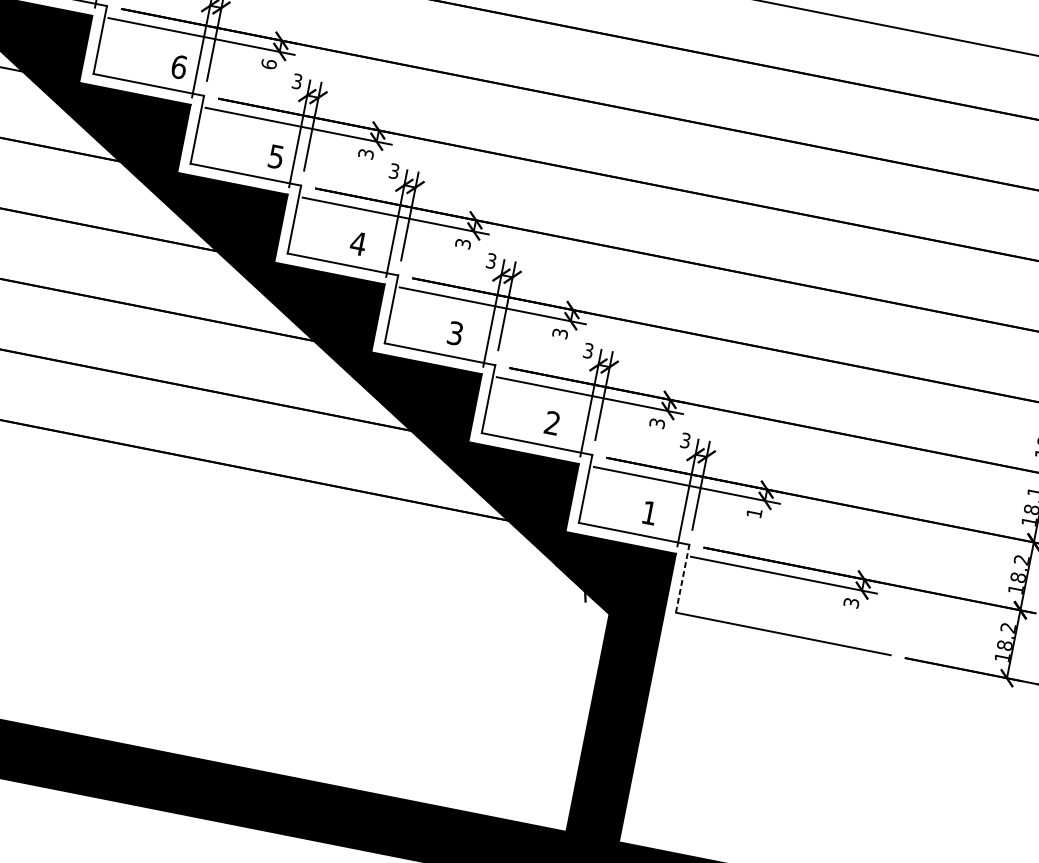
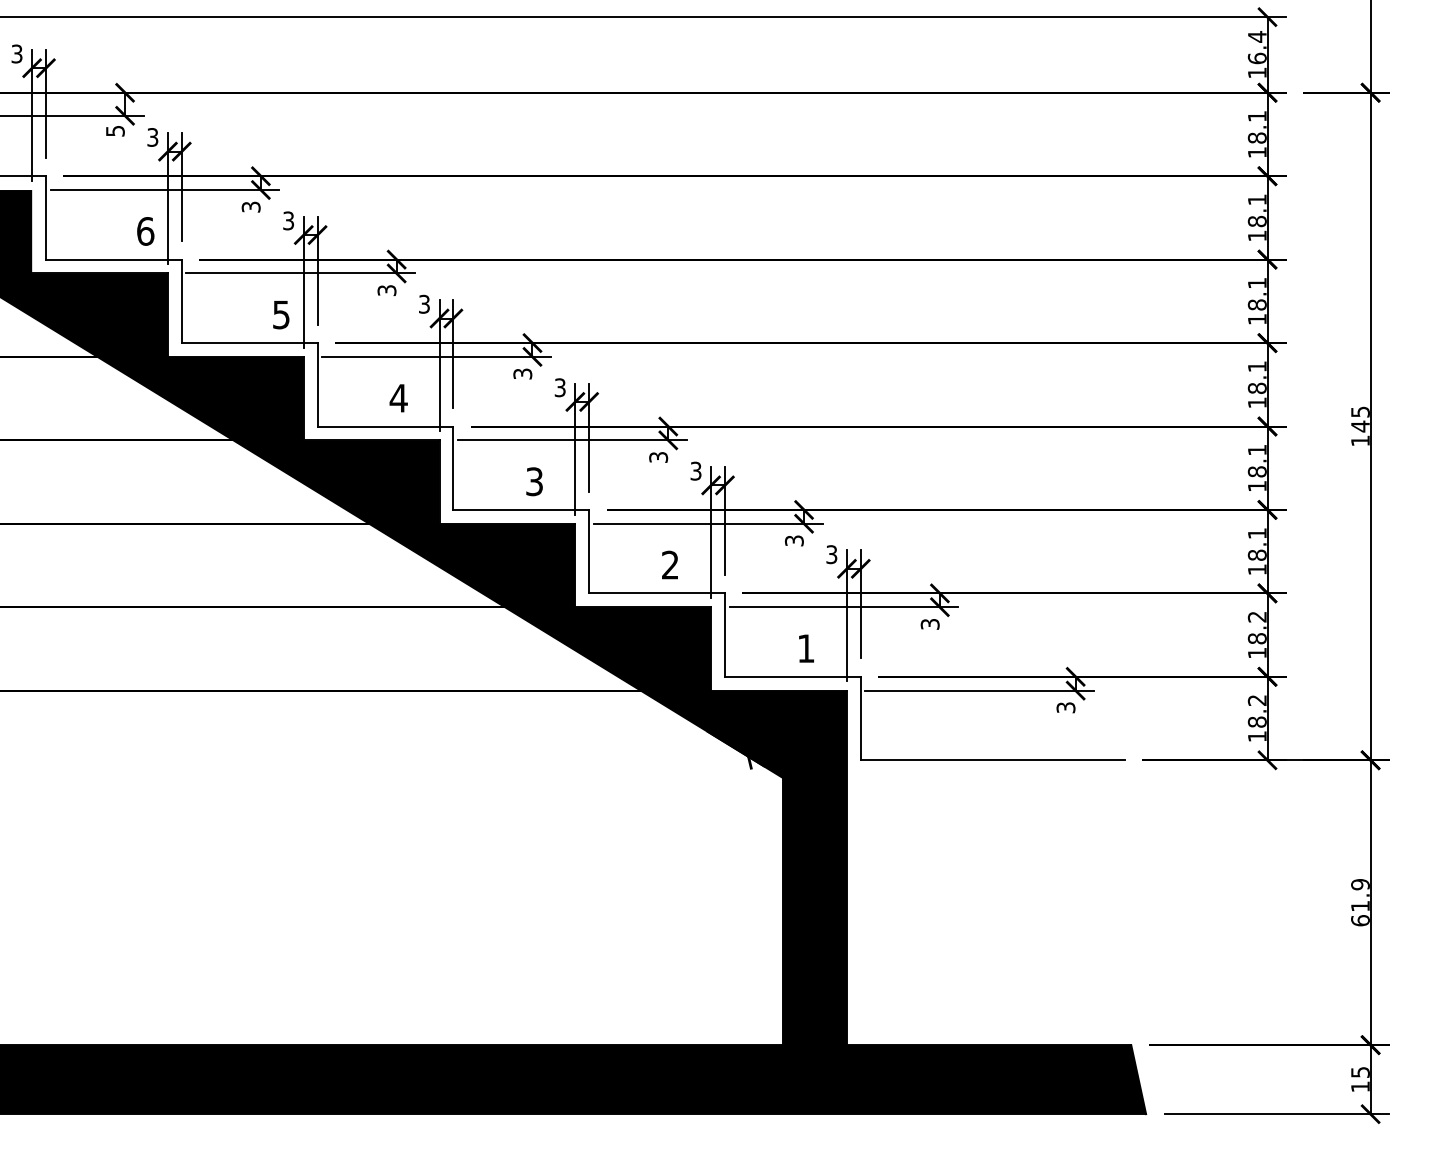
text: (268, 63) -> (250, 206), 6 -> 3
text: (753, 513) -> (929, 624), 1 -> 3
line: (682, 578) -> (860, 718), dashed -> solid

